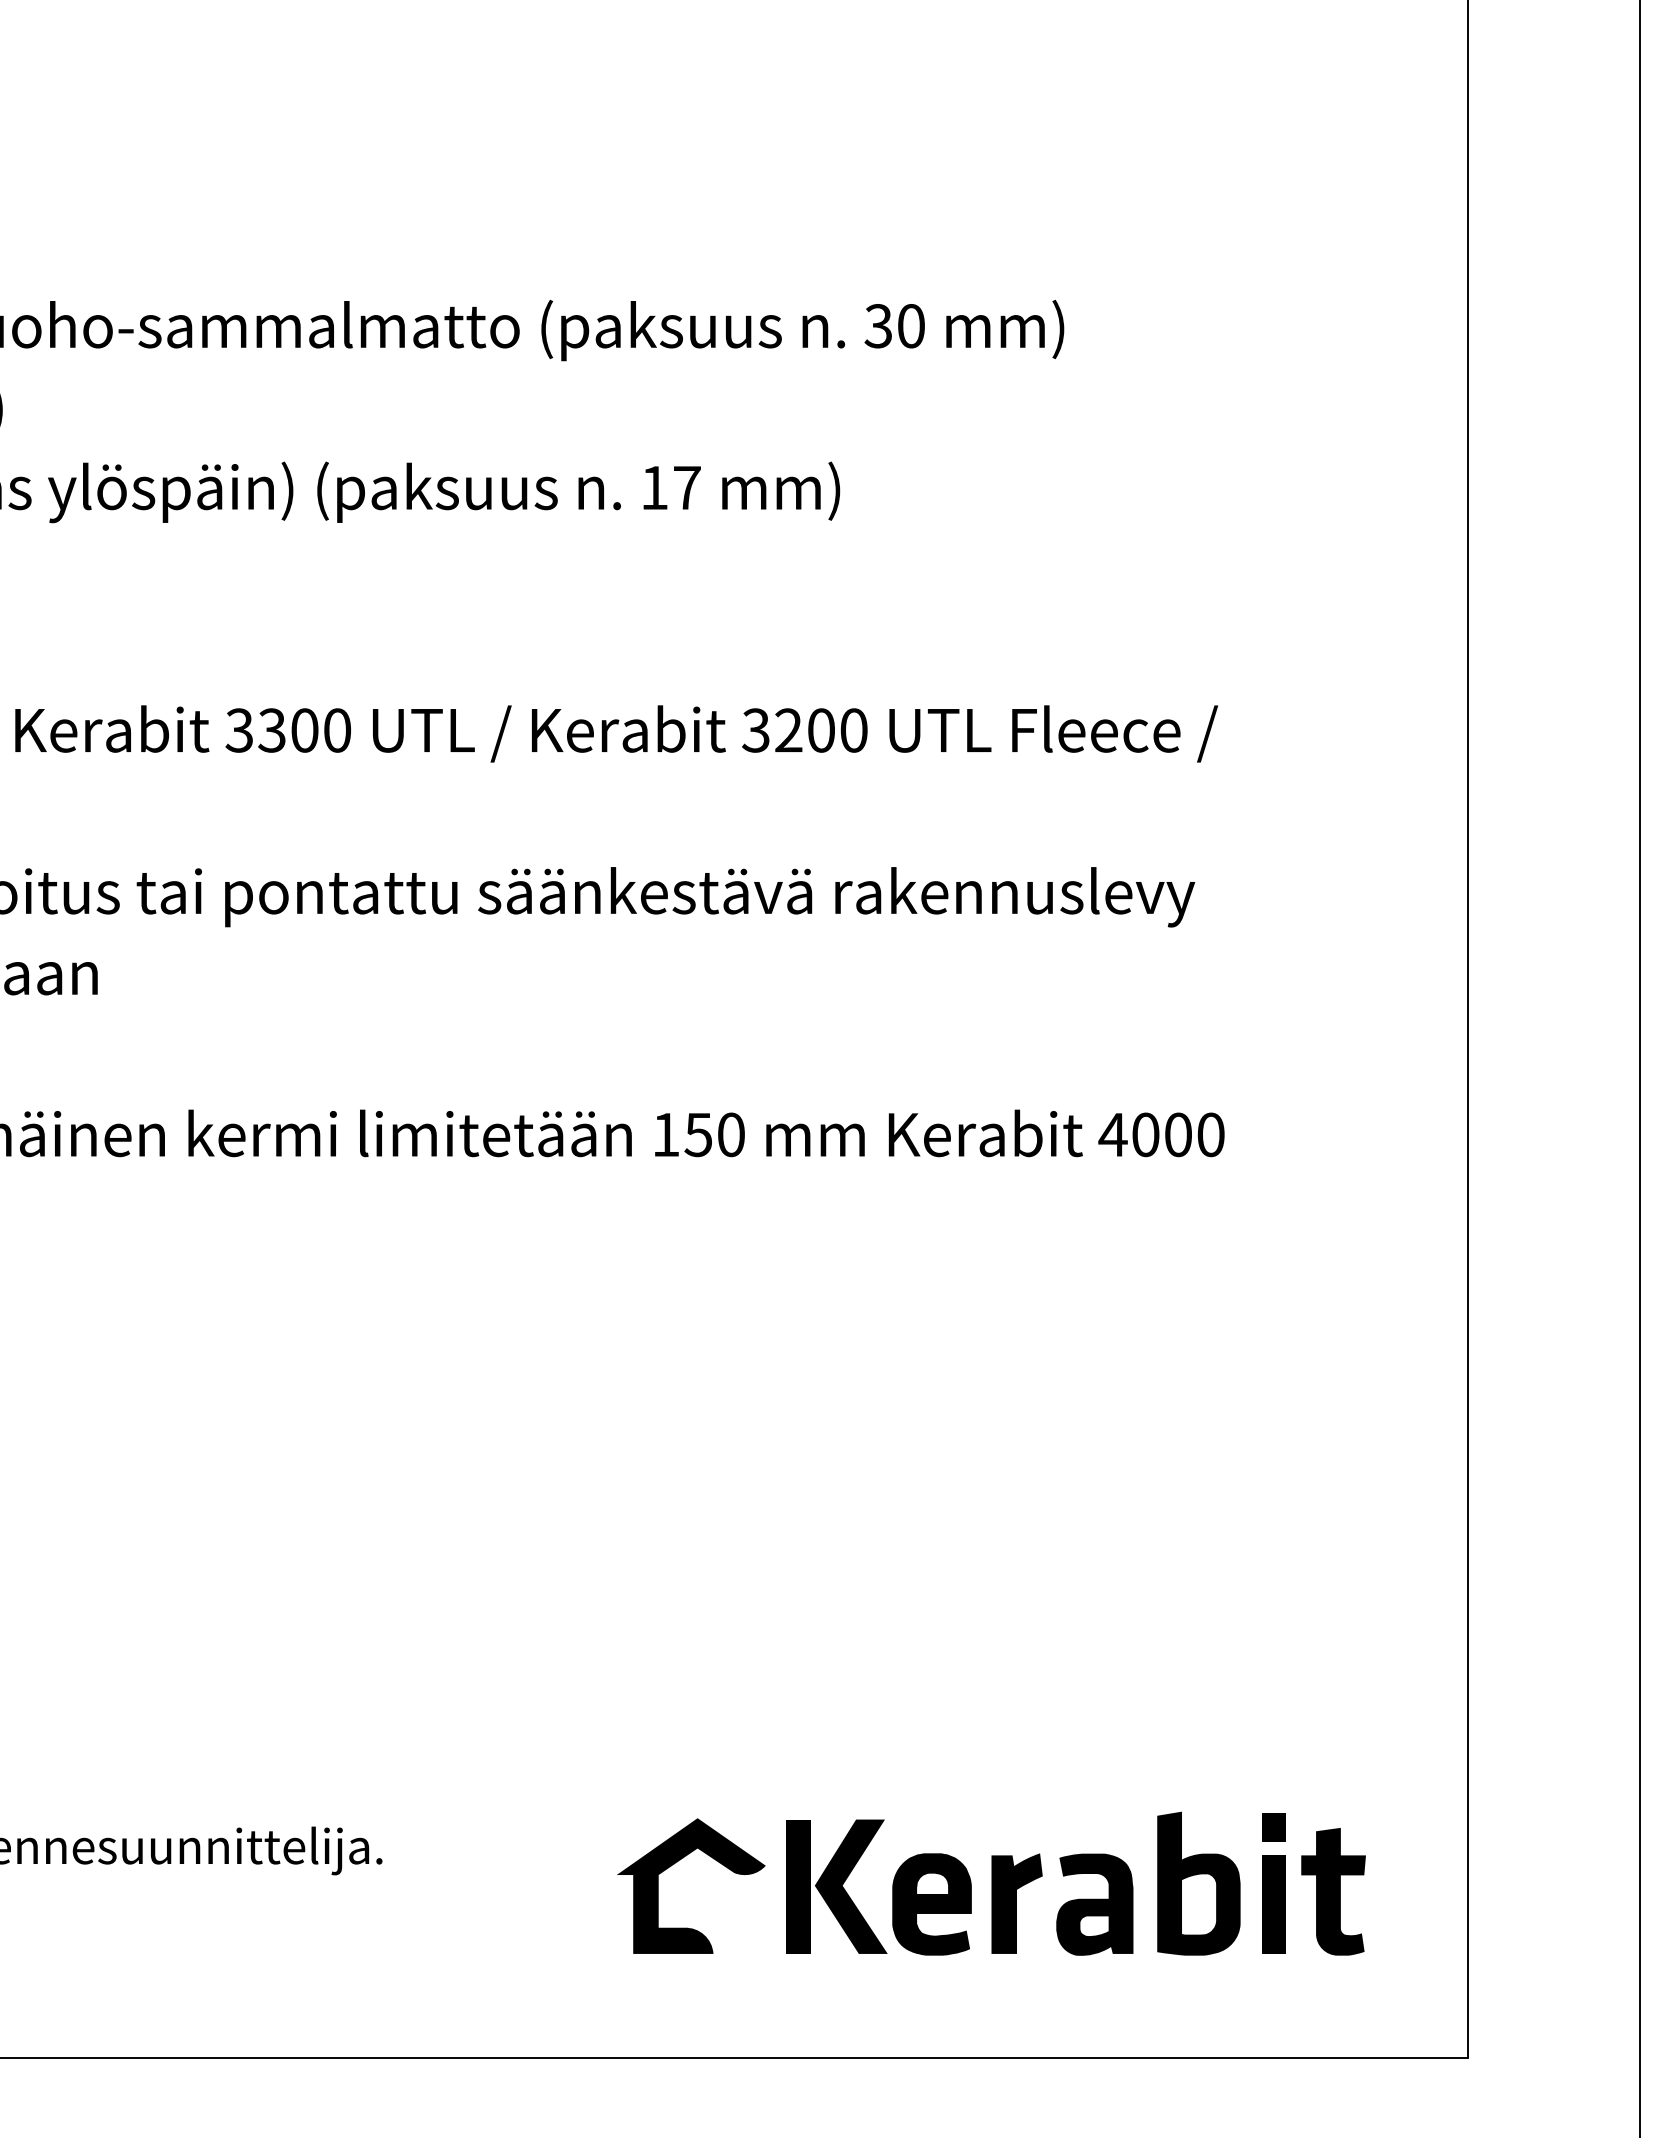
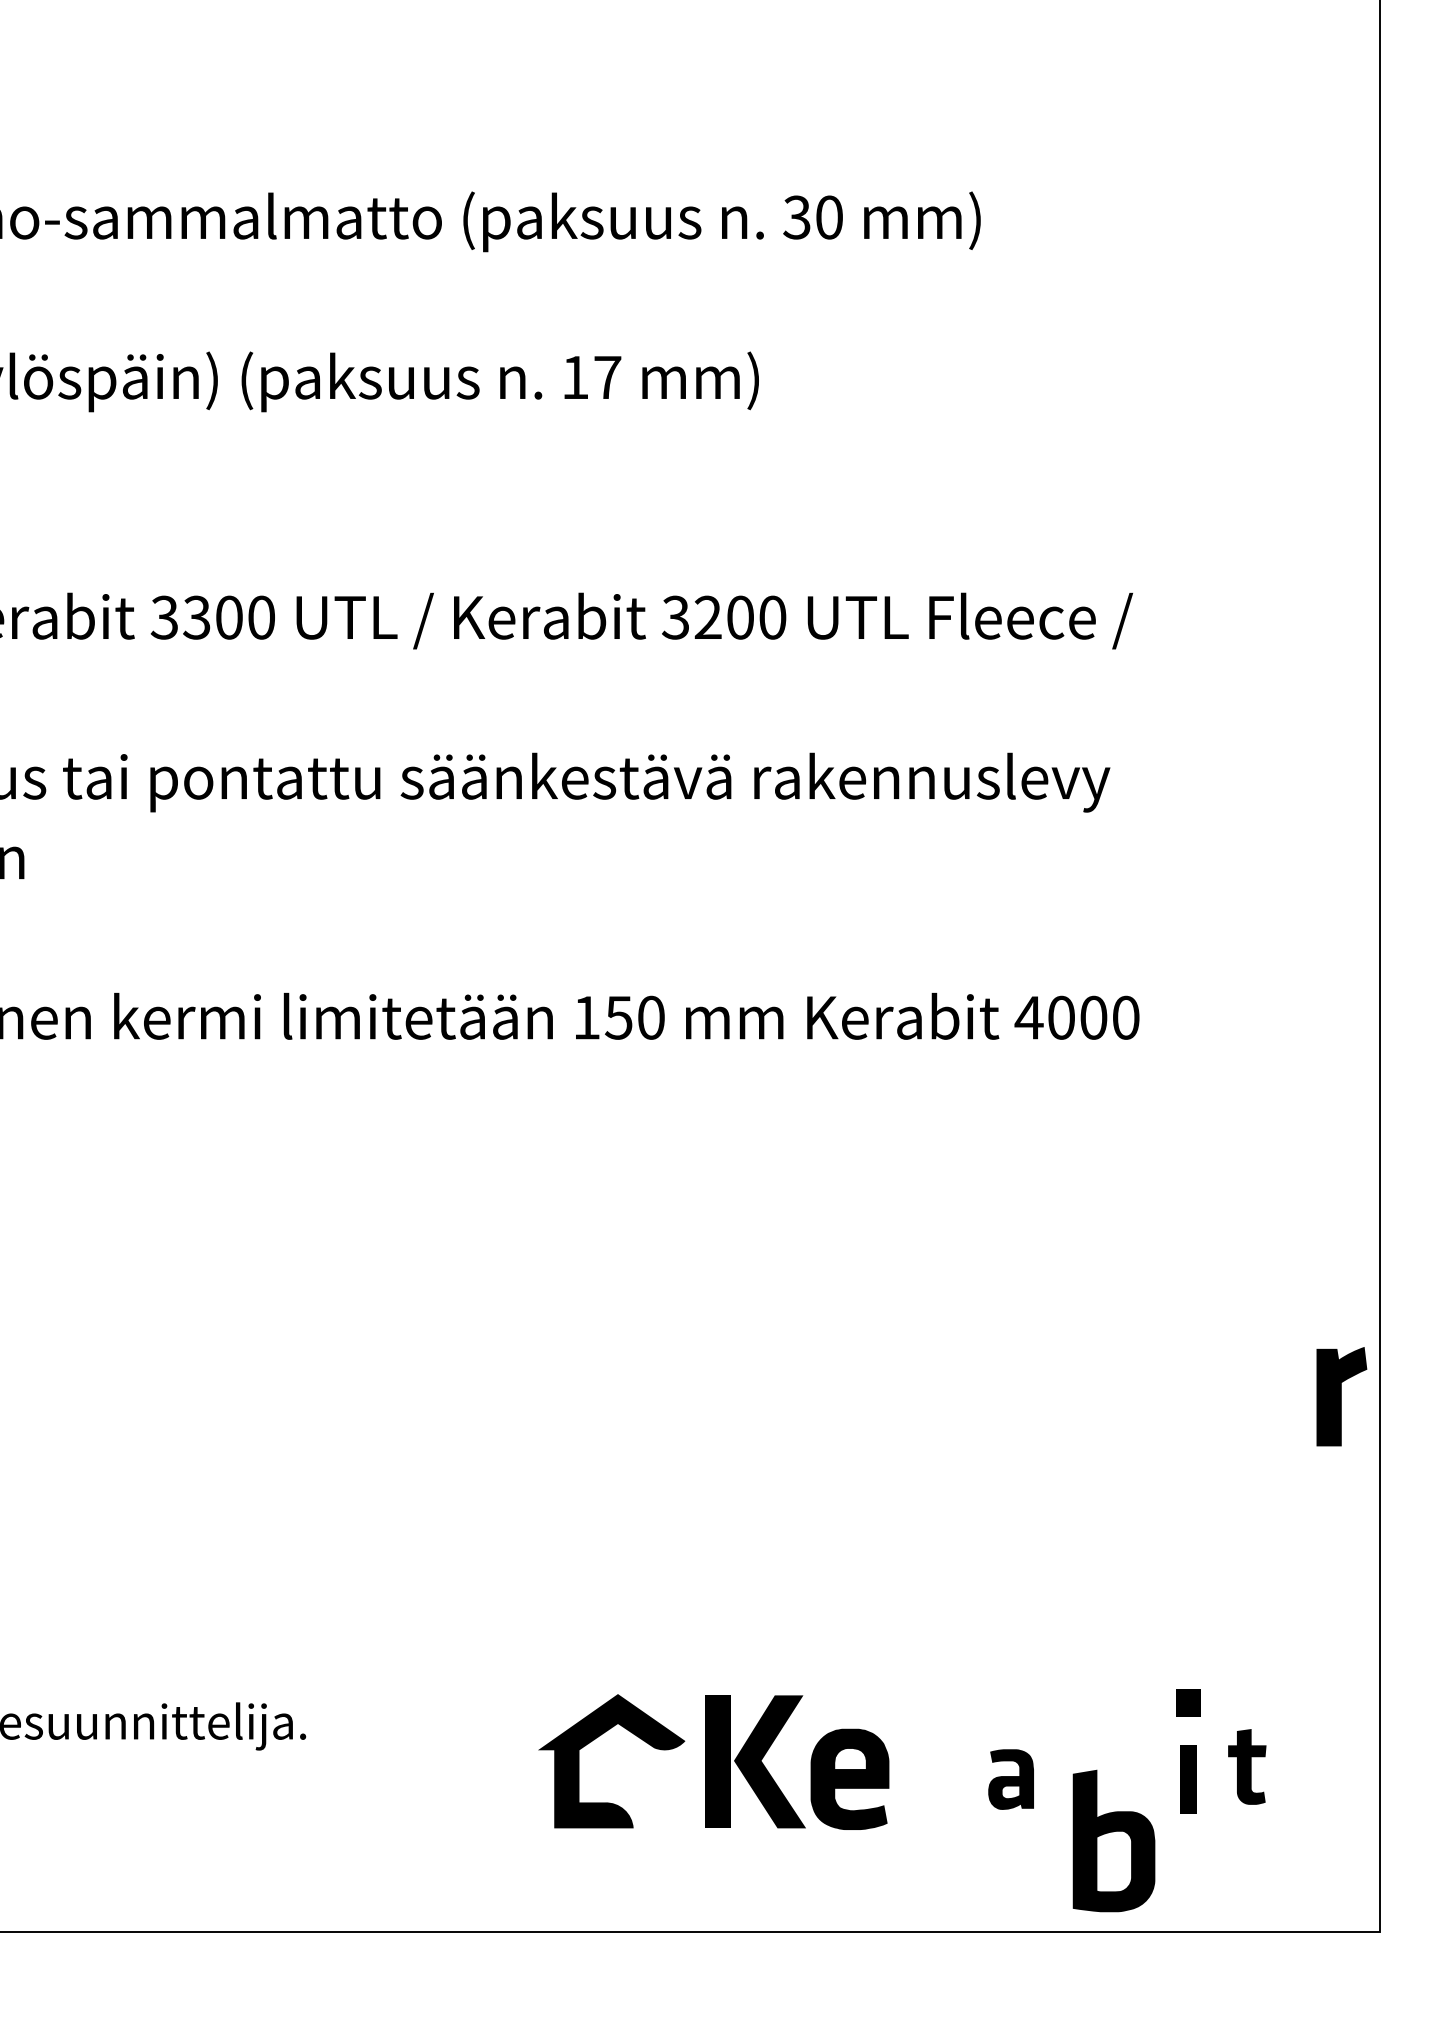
part: (1198, 1883) -> (1113, 1840), moved
part: (1333, 1891) -> (1247, 1766), size x0.6
part: (1016, 1903) -> (1341, 1396), moved
part: (1094, 1904) -> (1010, 1779), size x0.6
part: (1273, 1904) -> (1187, 1779), size x0.7

